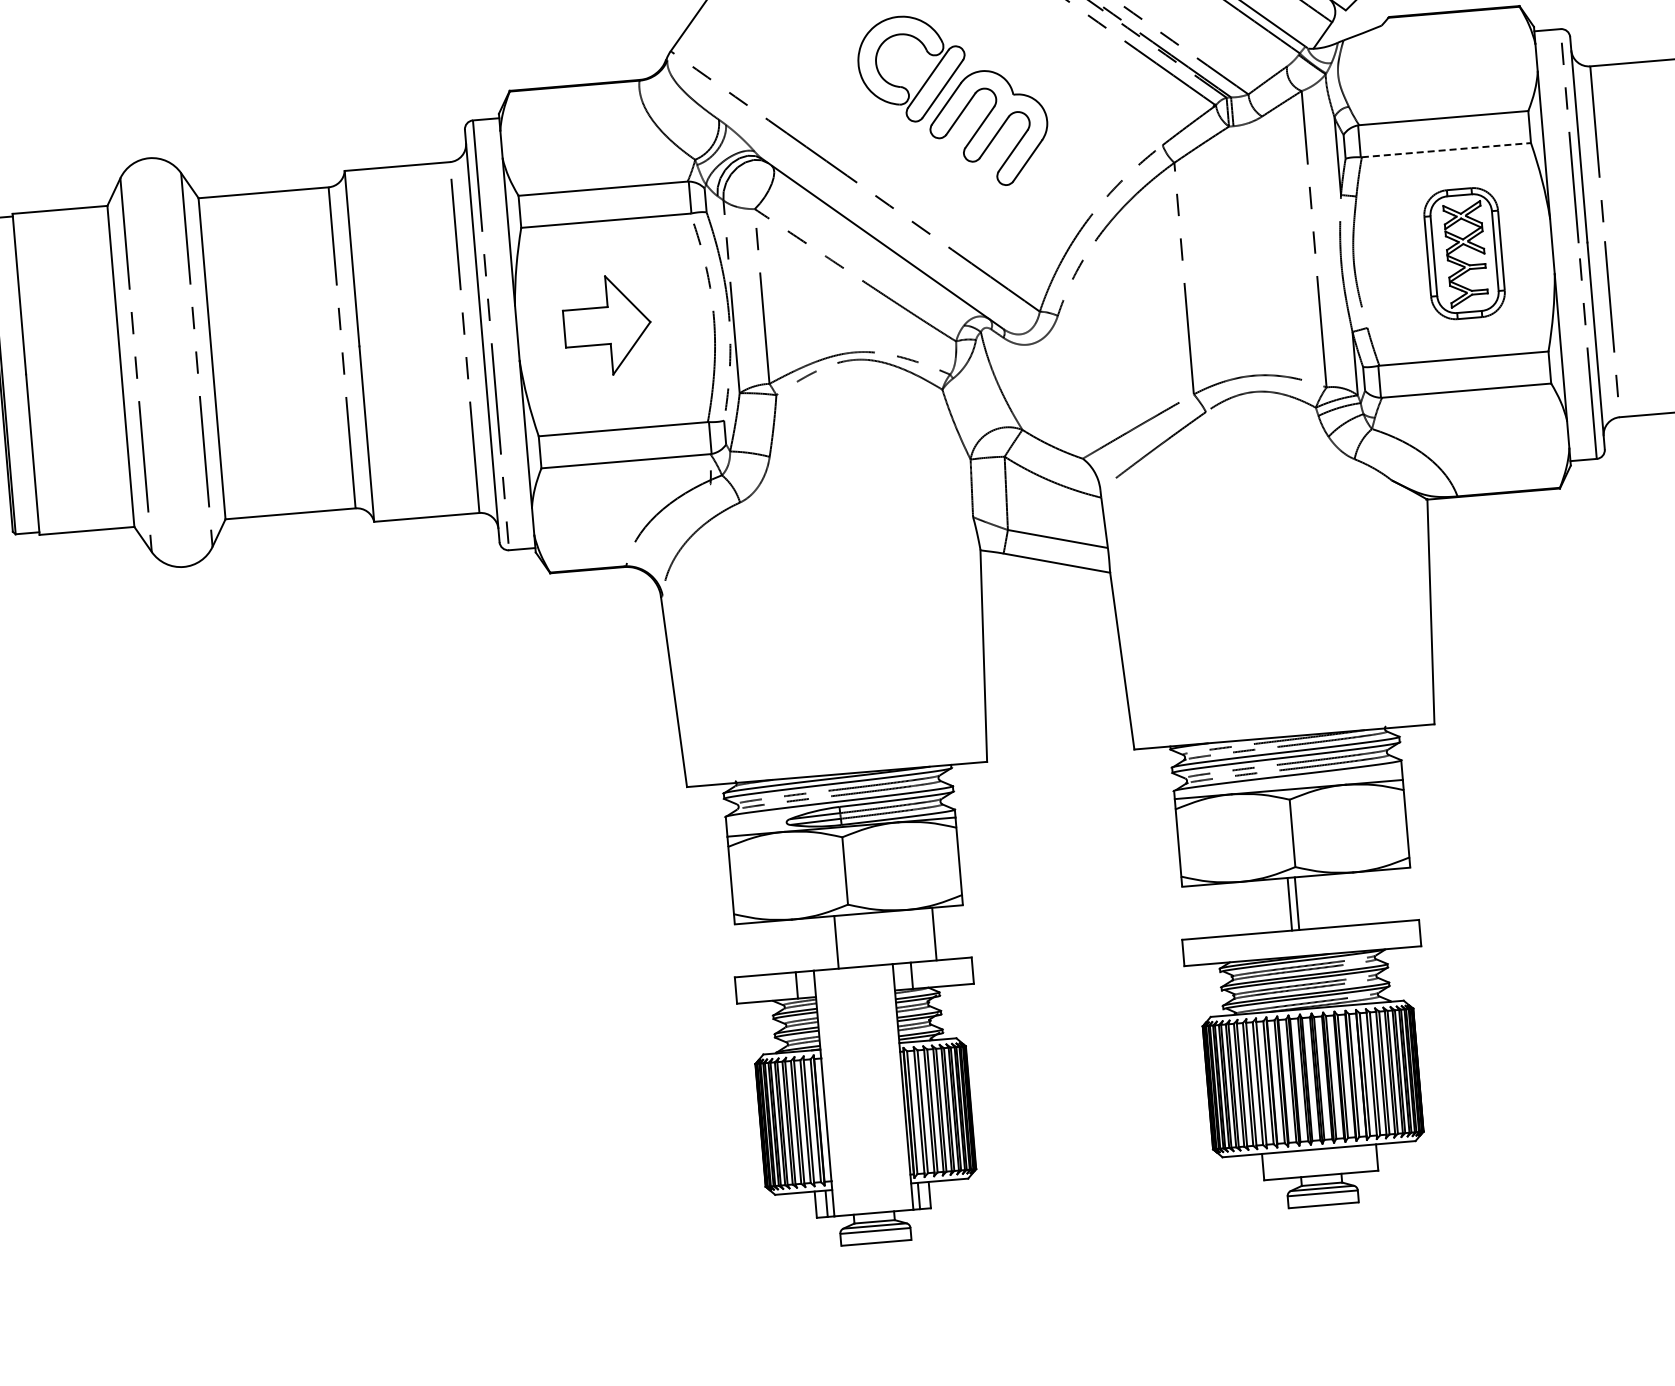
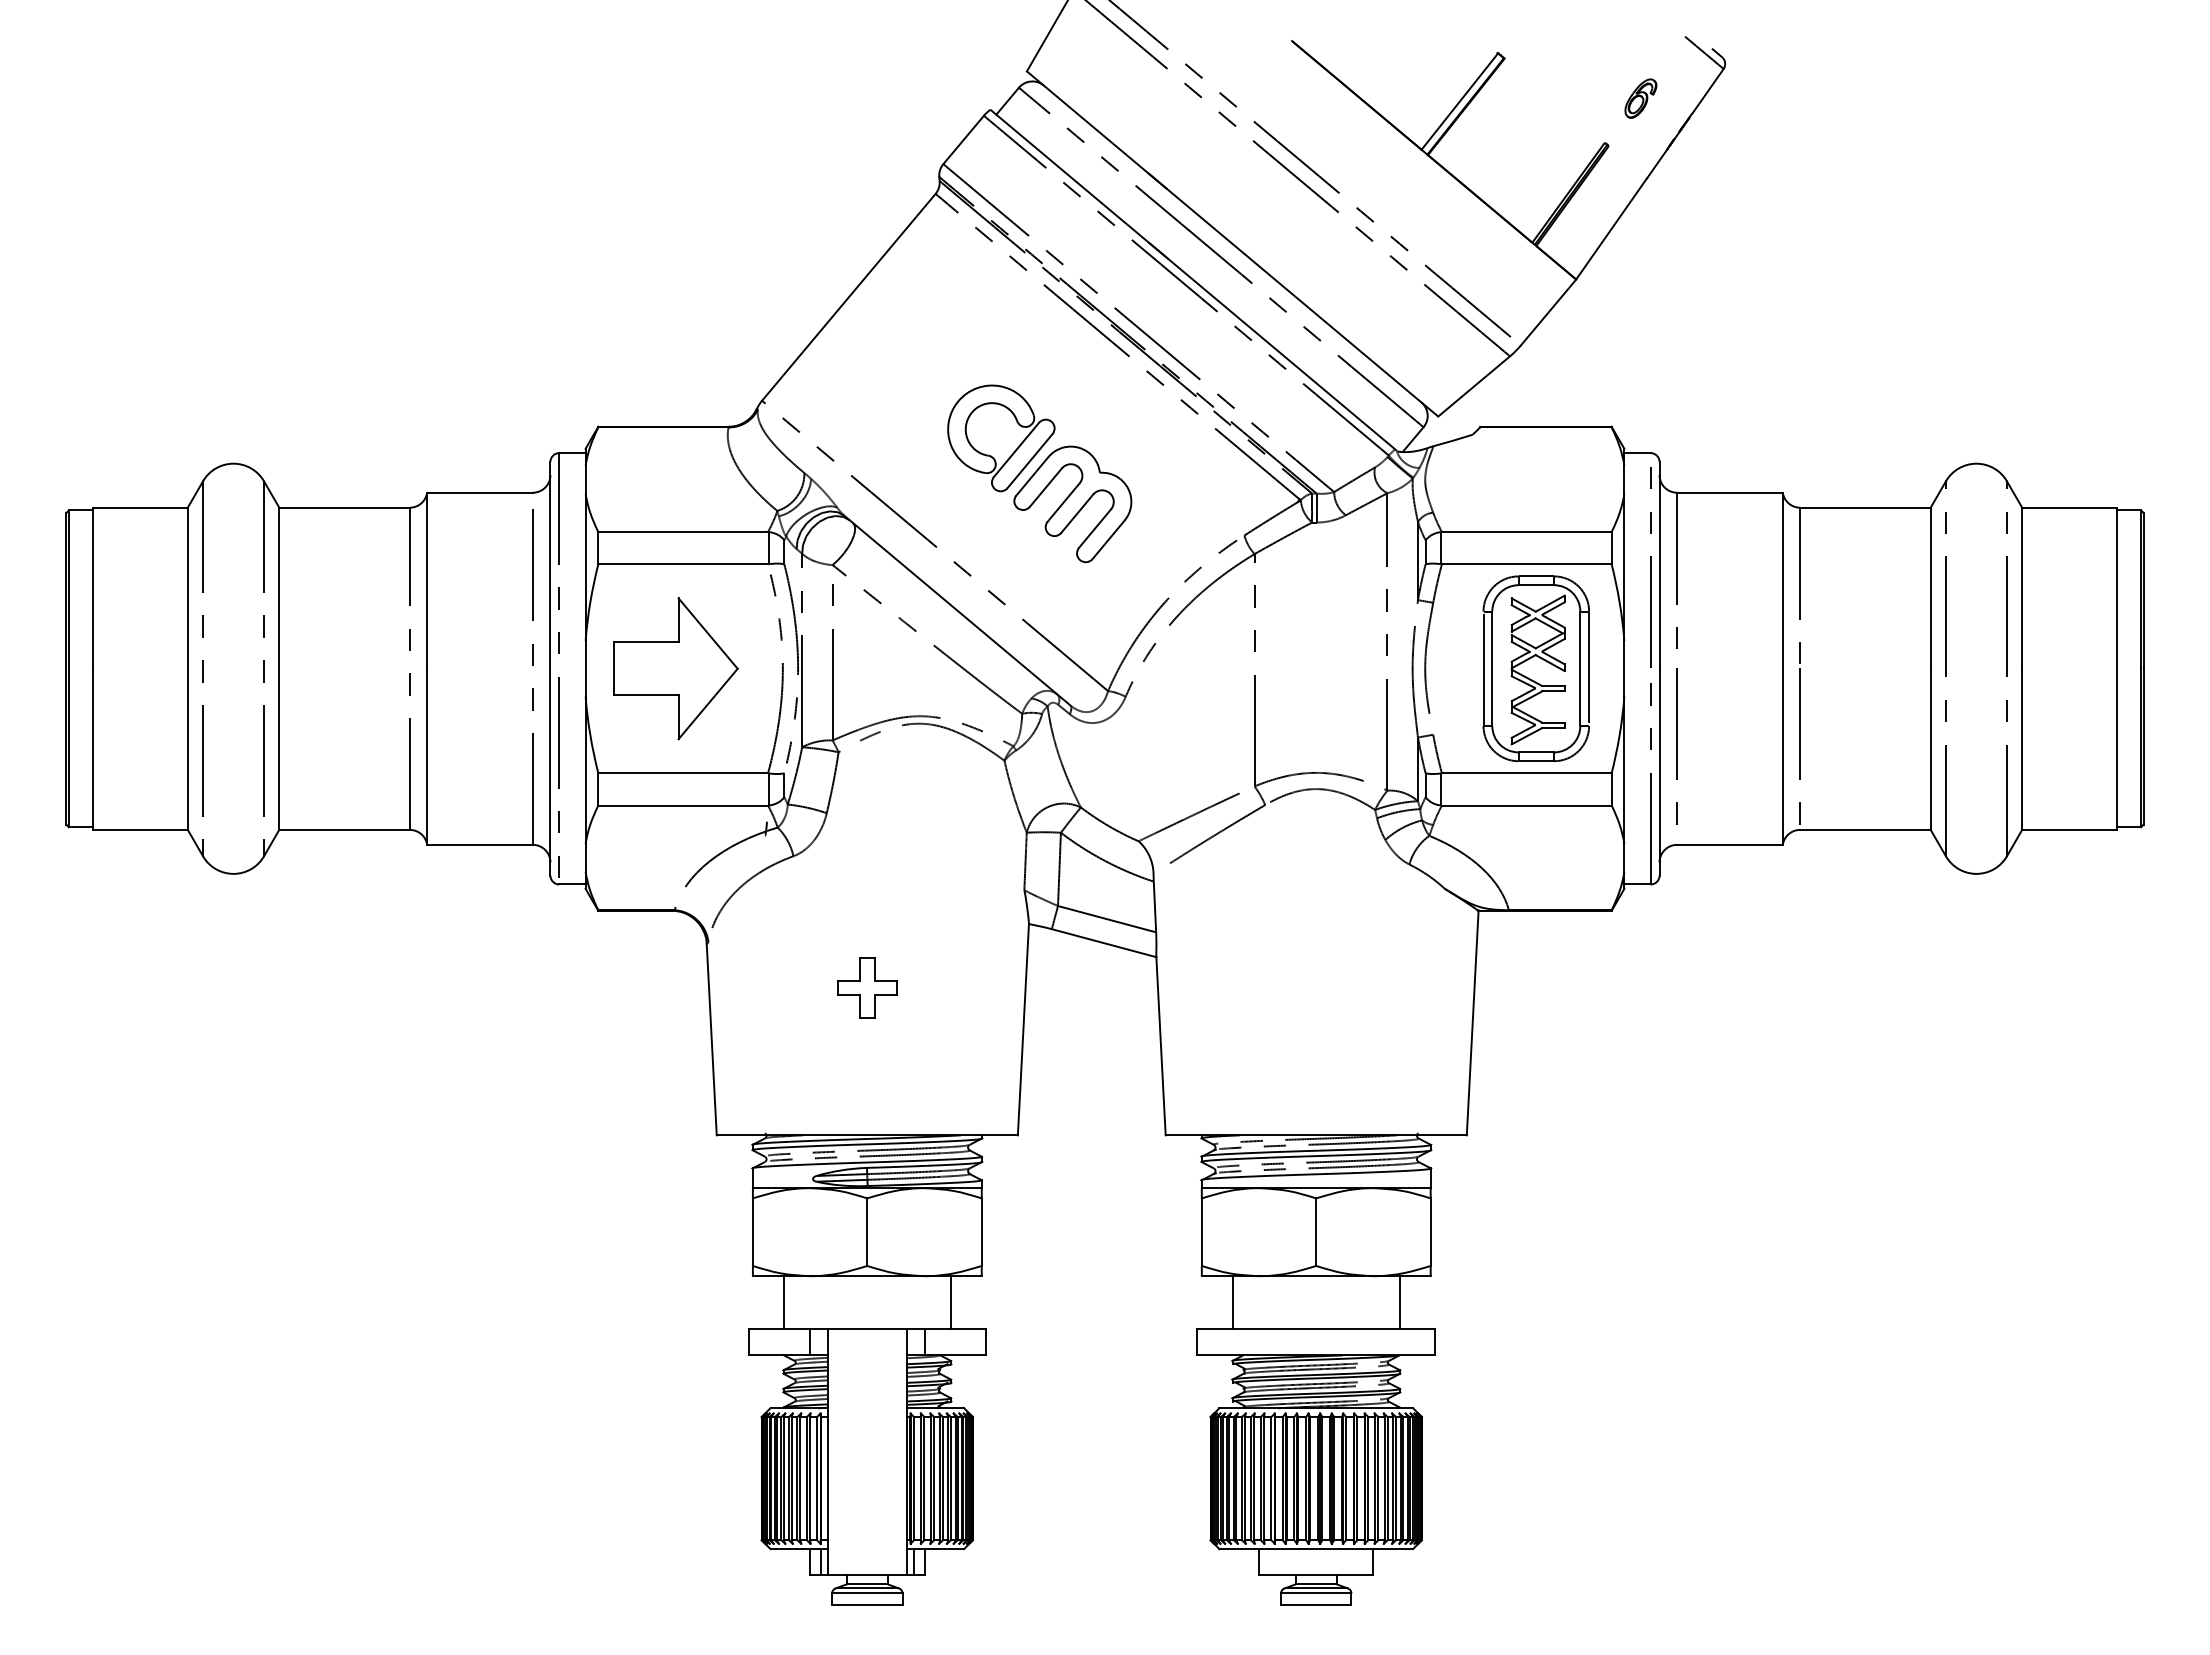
line: (1446, 150) -> (1526, 564), dashed -> solid
part: (1463, 253) -> (1535, 668), size x1.43
part: (606, 325) -> (675, 668), size x1.43
part: (824, 627) -> (867, 987), added
line: (1296, 903) -> (1399, 1302), moved
line: (1289, 904) -> (1232, 1302), moved
line: (836, 942) -> (783, 1302), moved

